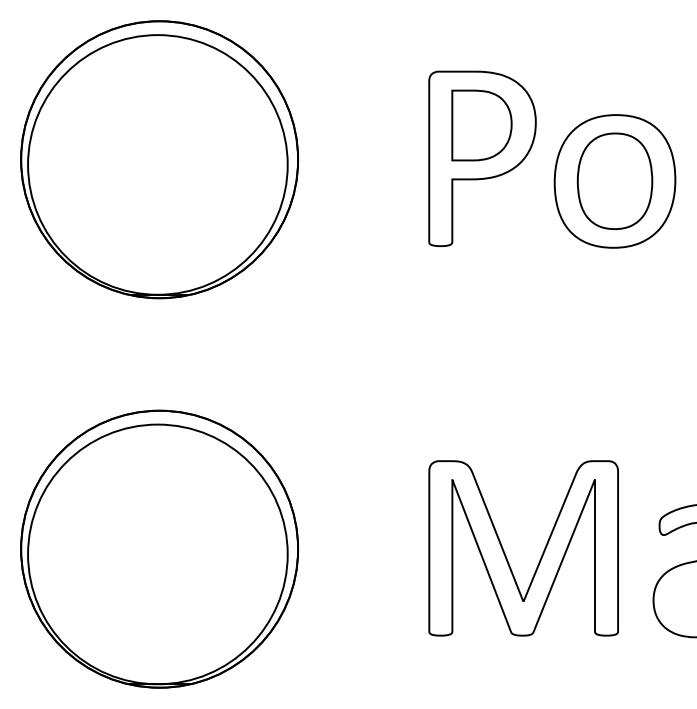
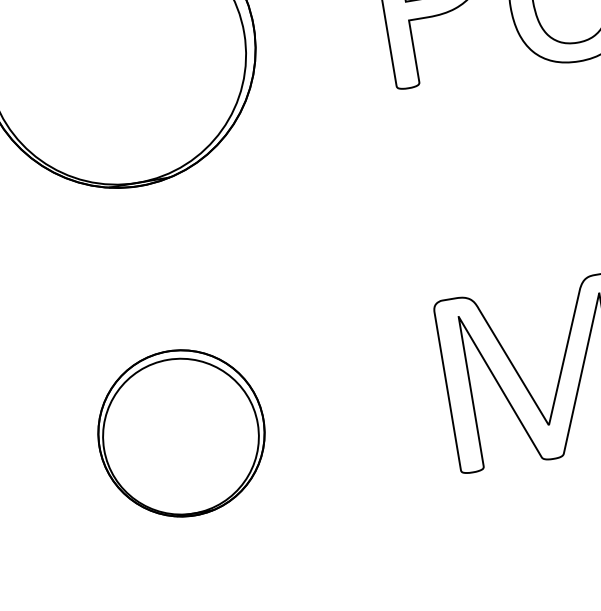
part: (159, 548) -> (181, 432), size x0.6

